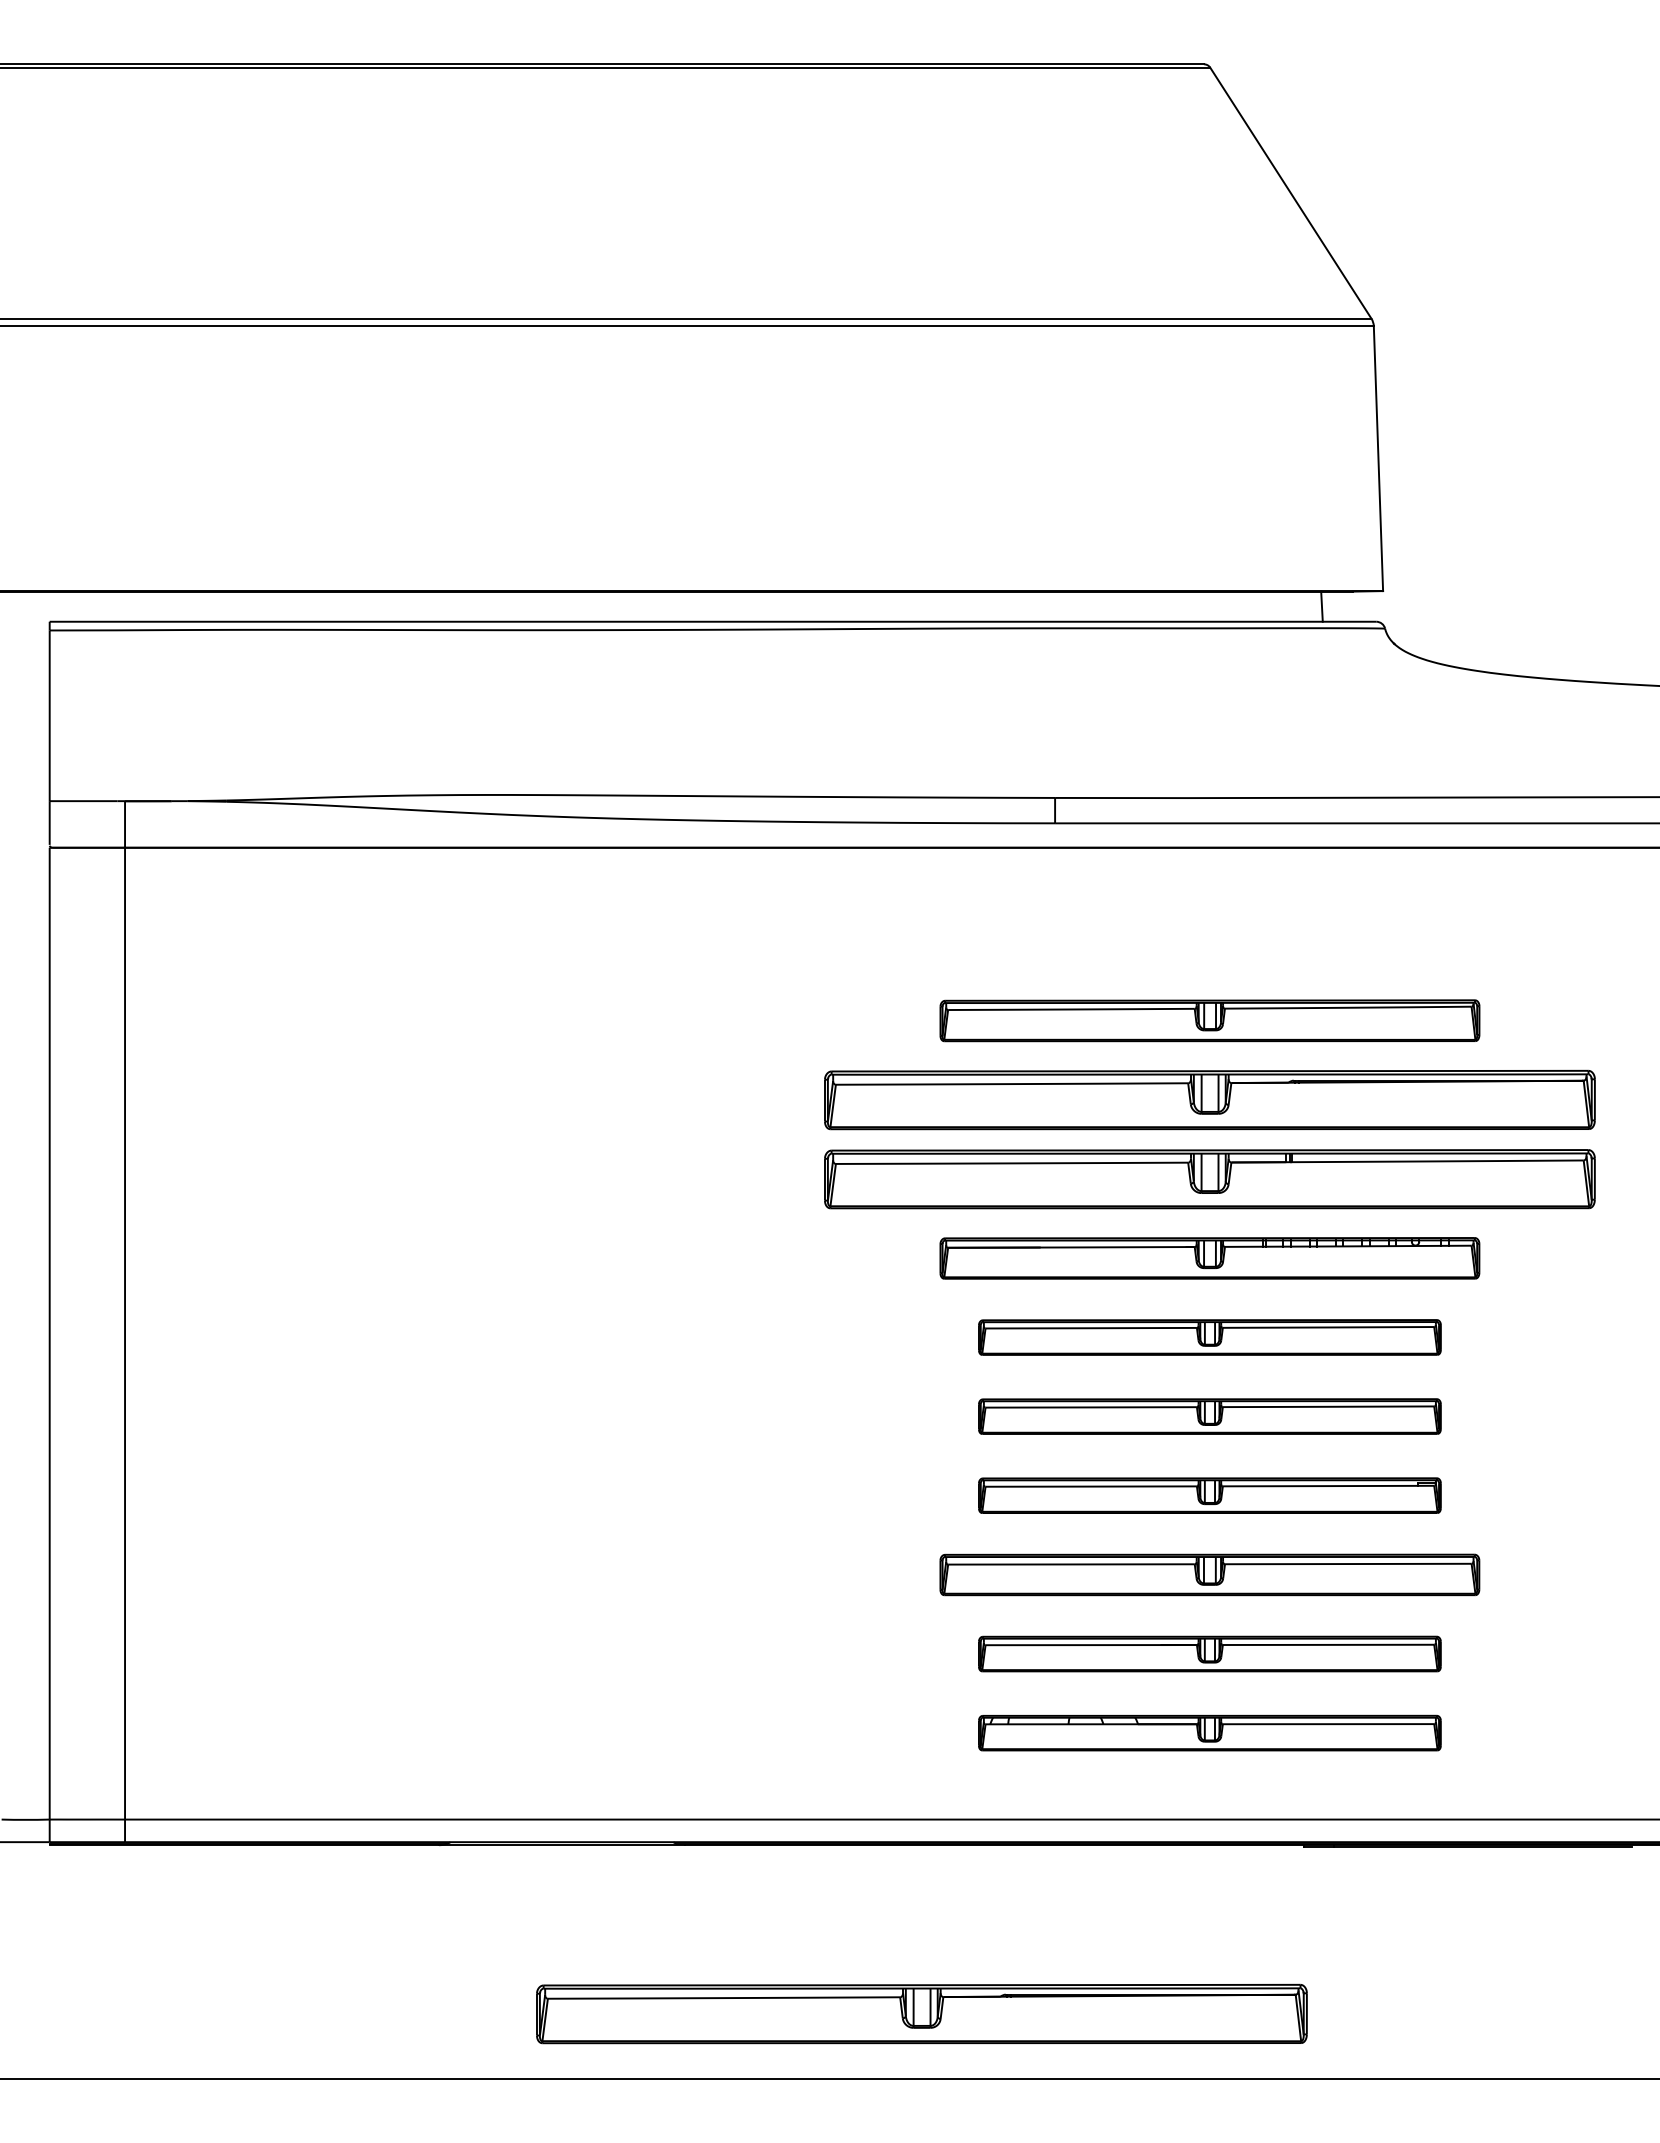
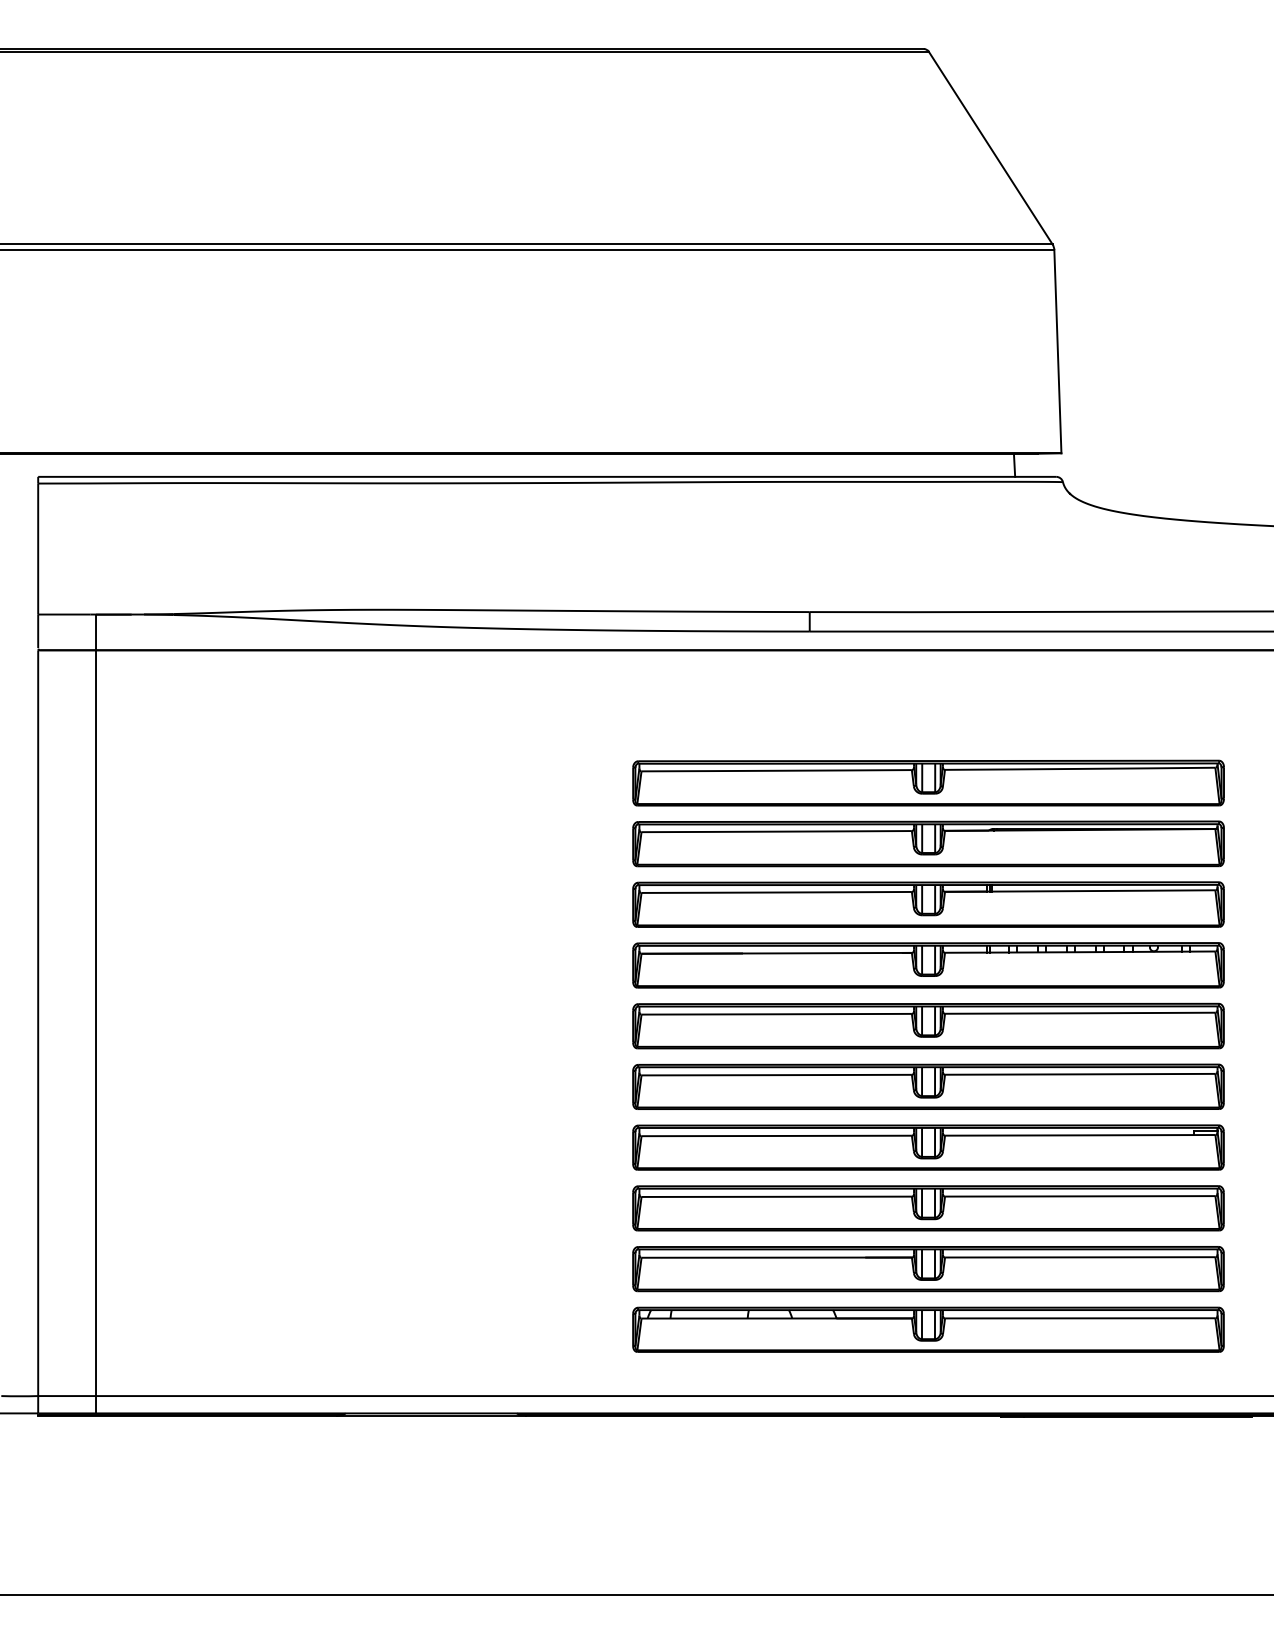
part: (1209, 1020) -> (928, 782), size x1.43
part: (1209, 1258) -> (928, 965), size x1.43
part: (1209, 1337) -> (928, 1026), size x1.67
part: (1209, 1416) -> (928, 1086), size x1.67
part: (1209, 1495) -> (928, 1147), size x1.67
part: (1209, 1574) -> (928, 1208), size x1.43
part: (1209, 1653) -> (928, 1268), size x1.67
part: (1209, 1732) -> (928, 1329), size x1.67
part: (921, 2013) -> (707, 1544), removed

